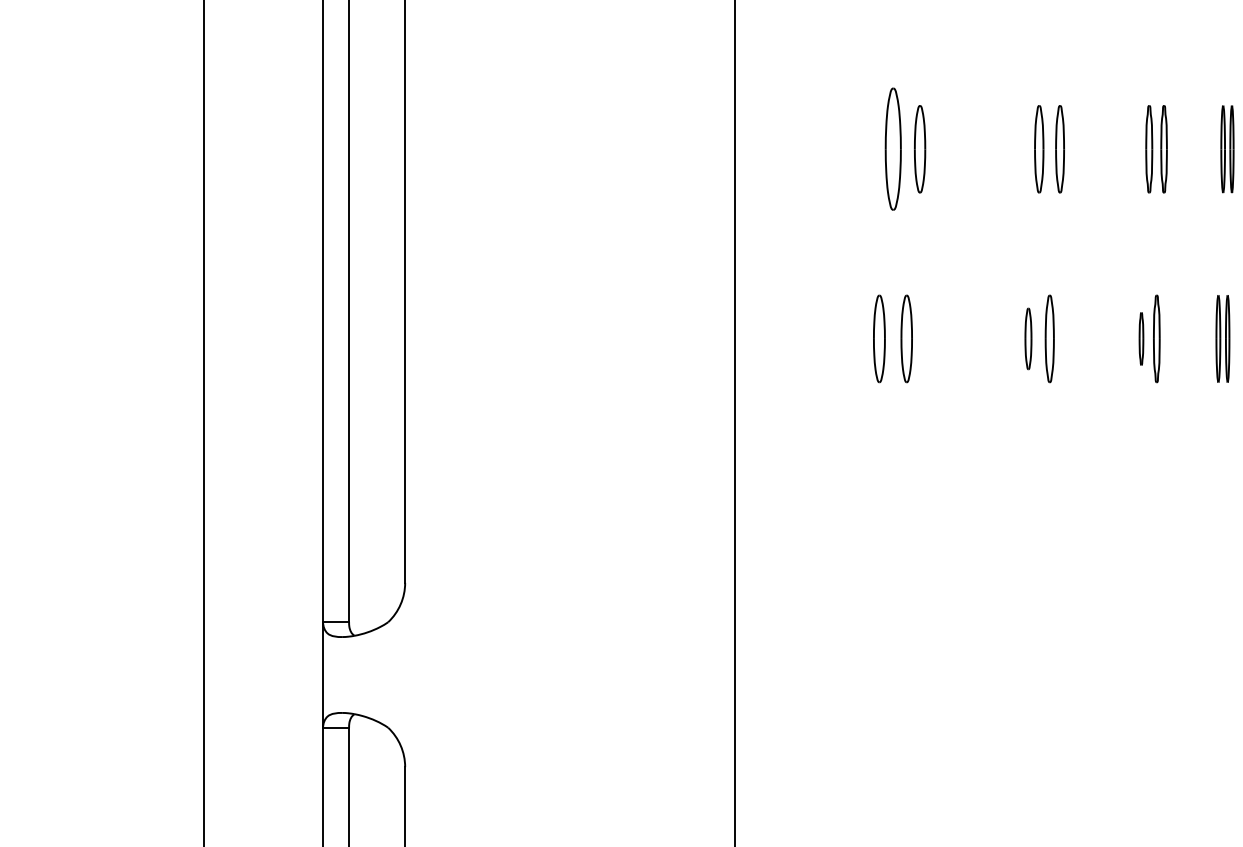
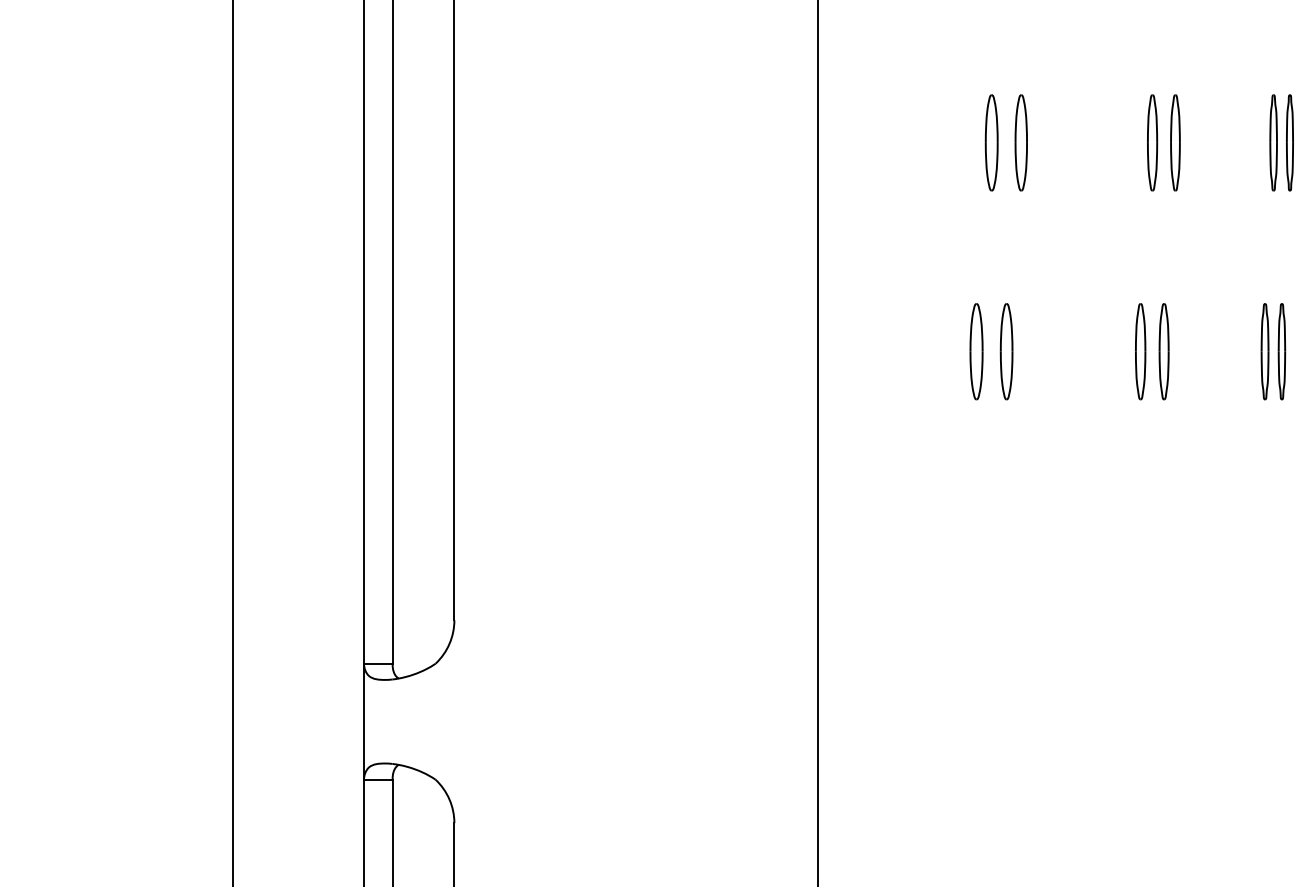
part: (892, 149) -> (990, 143), size x0.71
part: (1028, 338) -> (1140, 351), size x1.43
part: (1141, 338) -> (1265, 351), size x1.67

